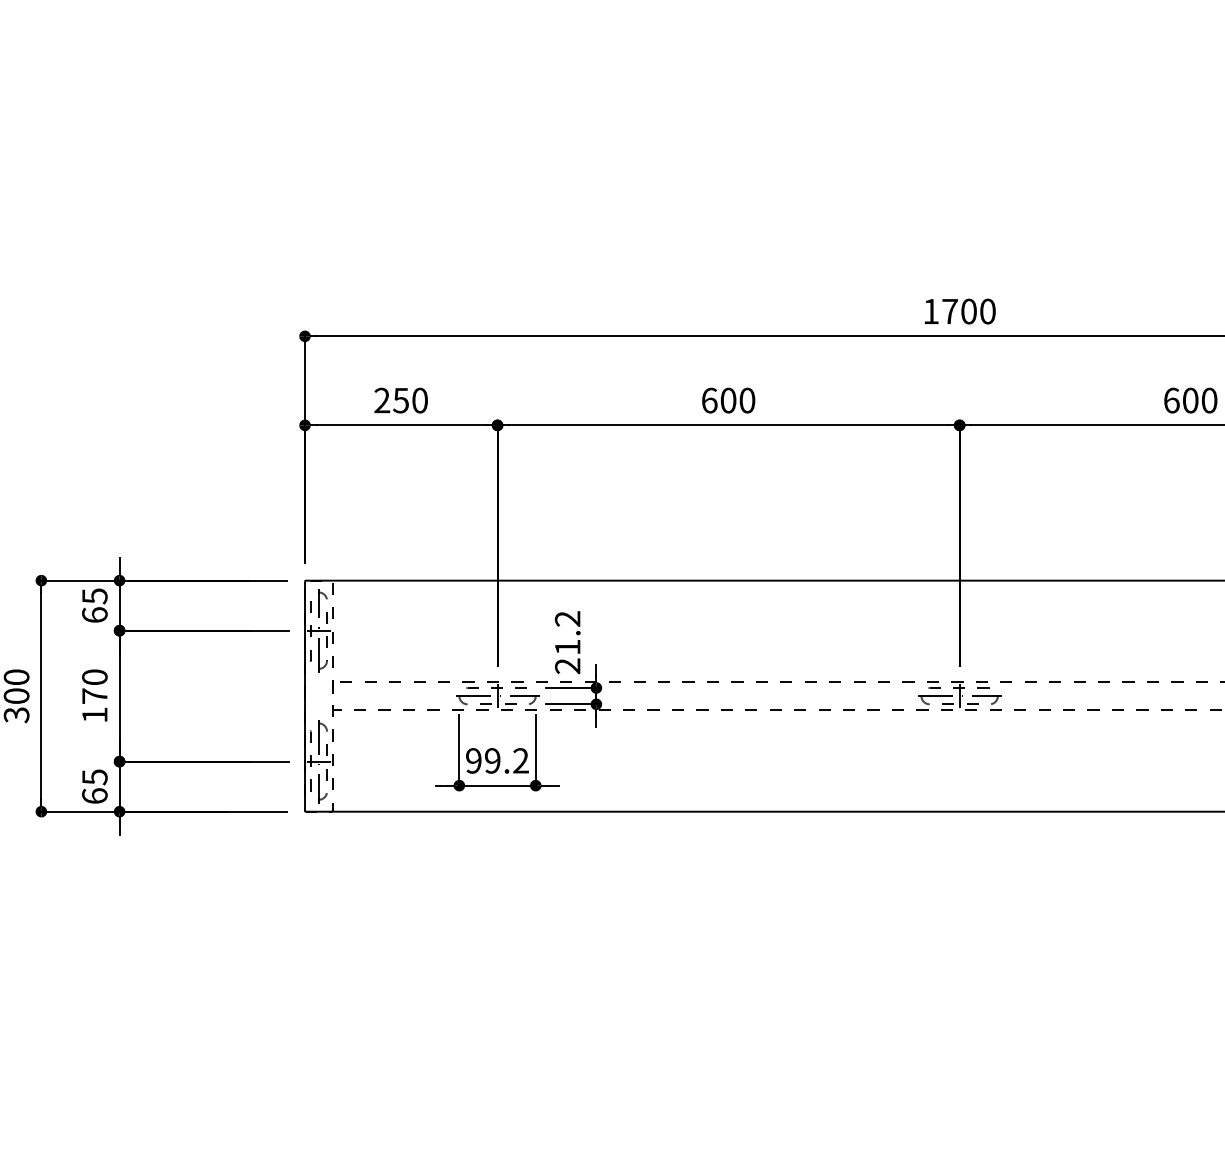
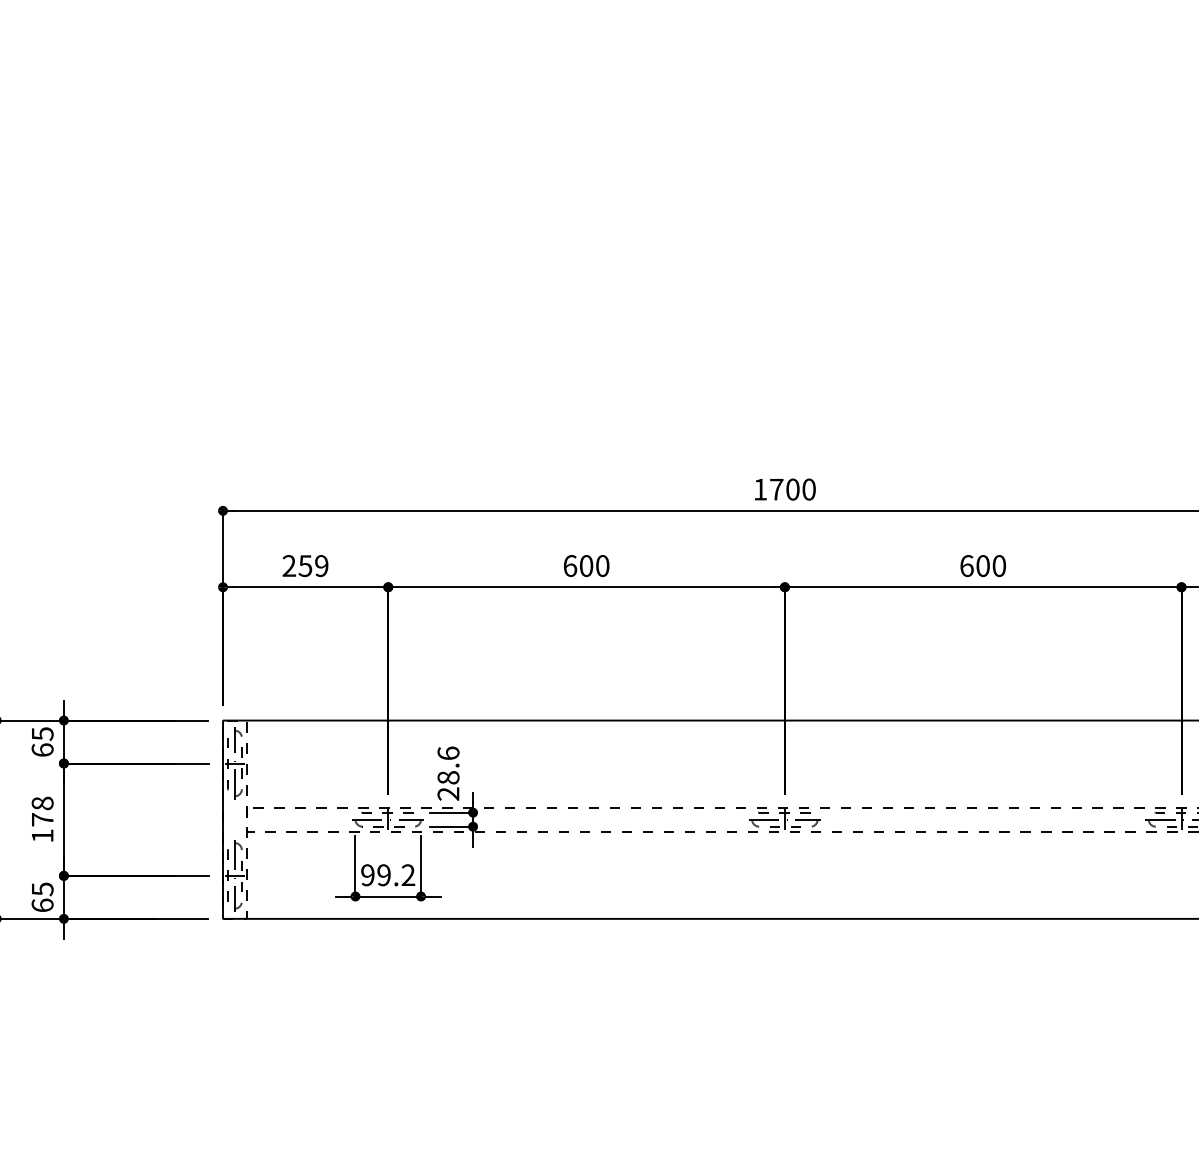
text: (419, 399) -> (321, 565), 250 -> 259
text: (567, 633) -> (448, 765), 21.2 -> 28.6
text: (94, 677) -> (42, 803), 170 -> 178

